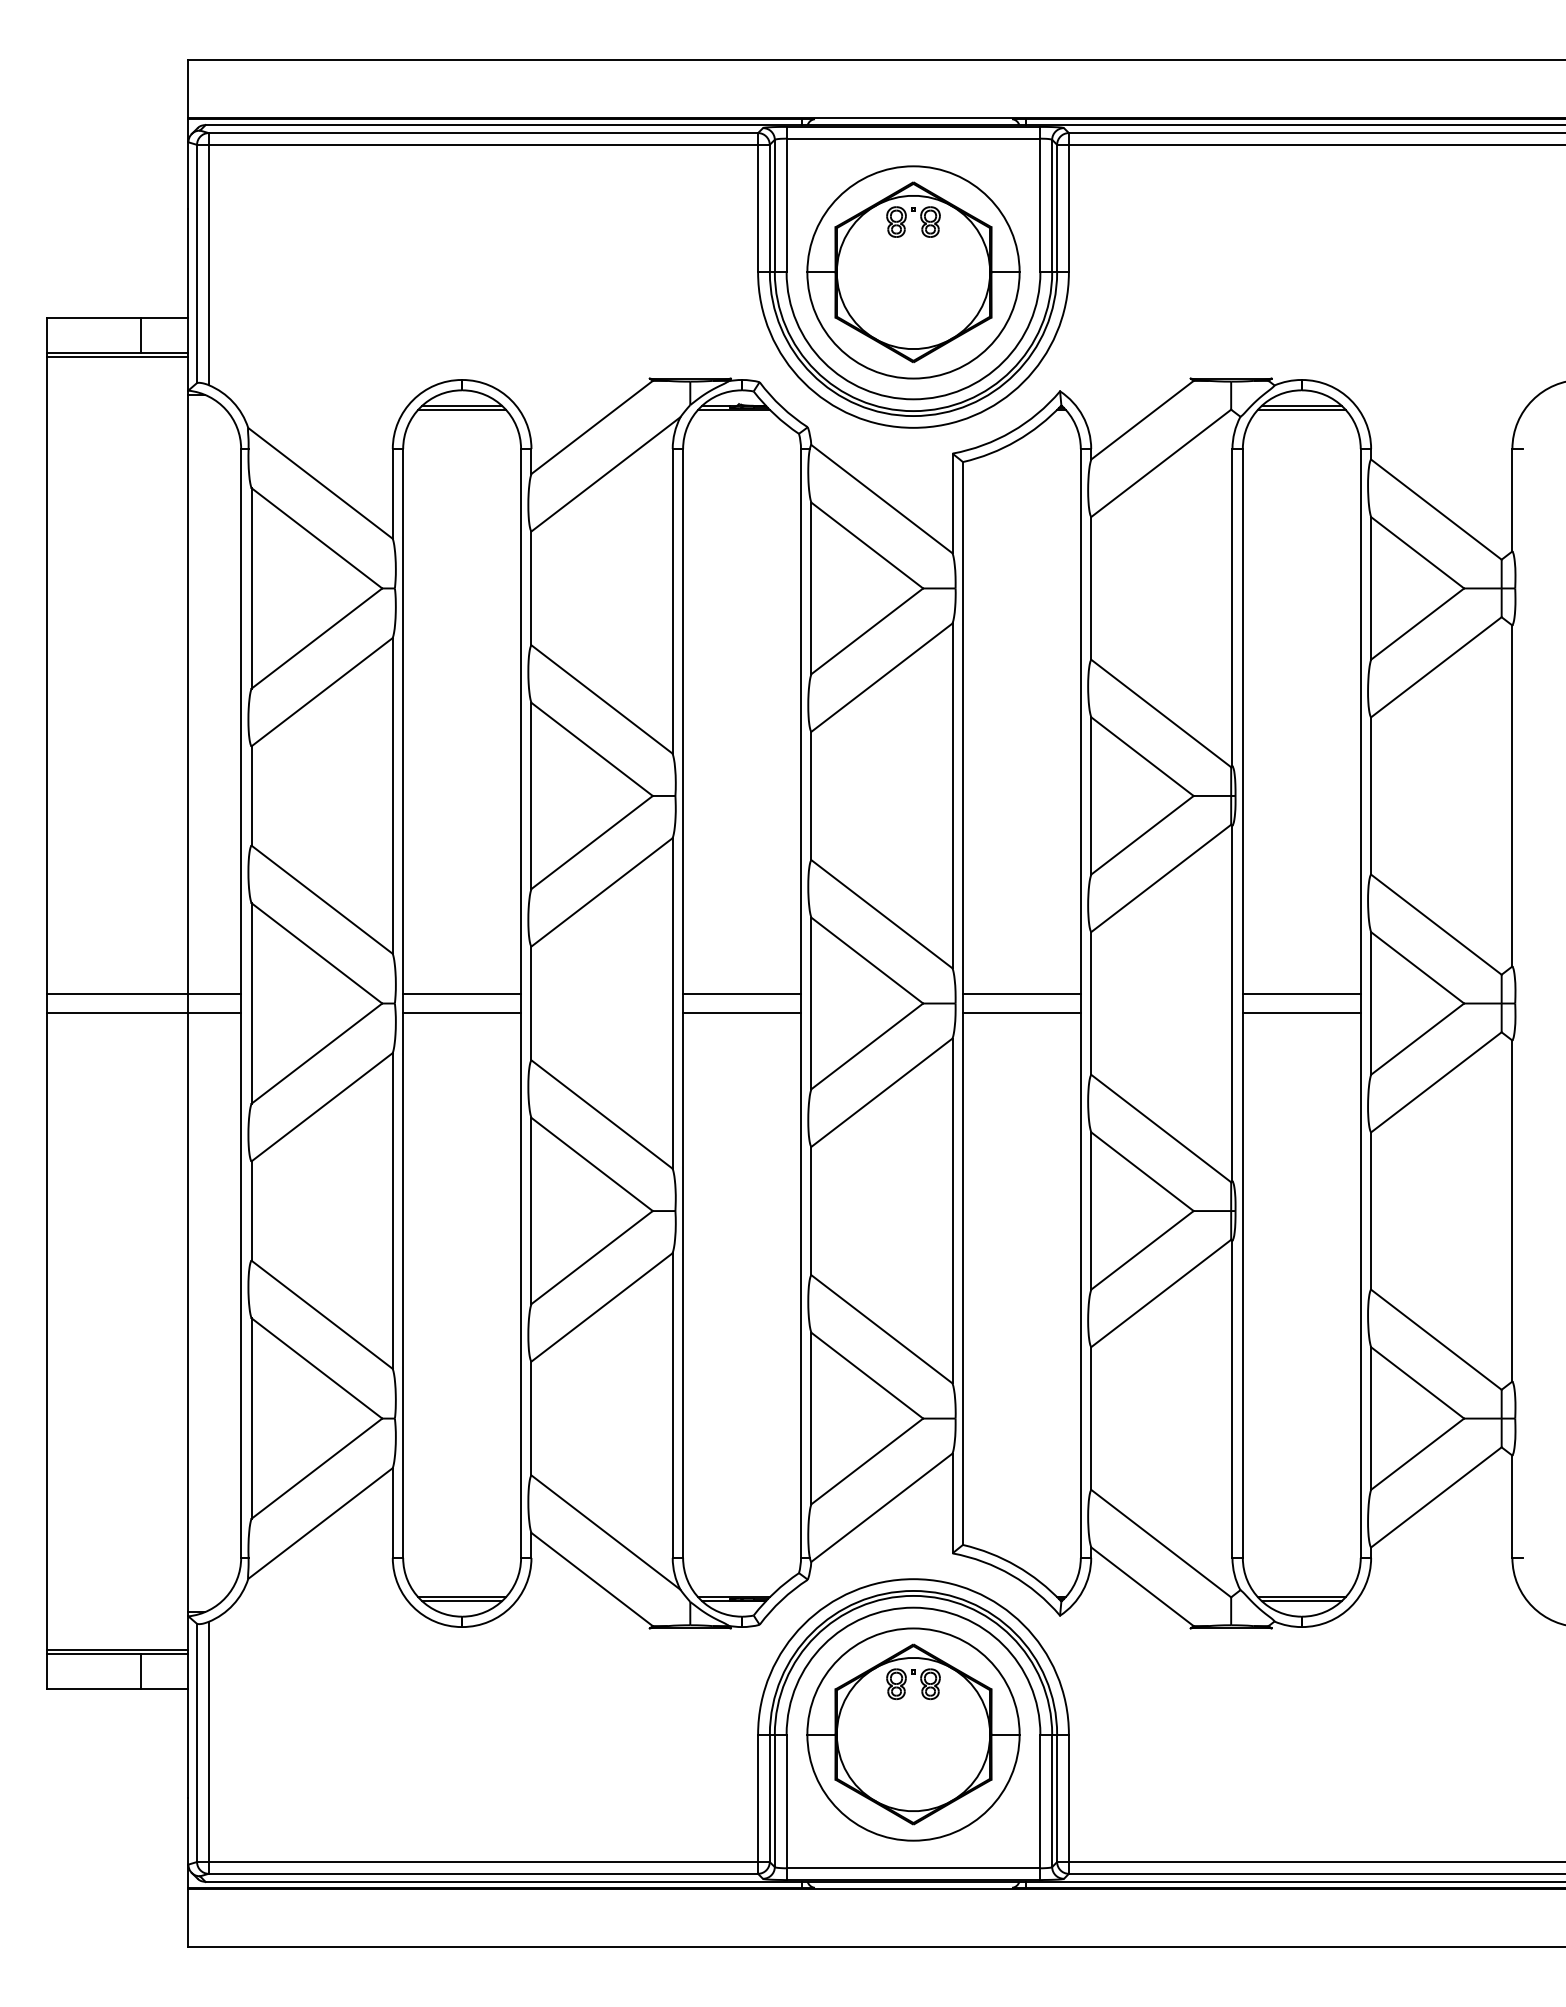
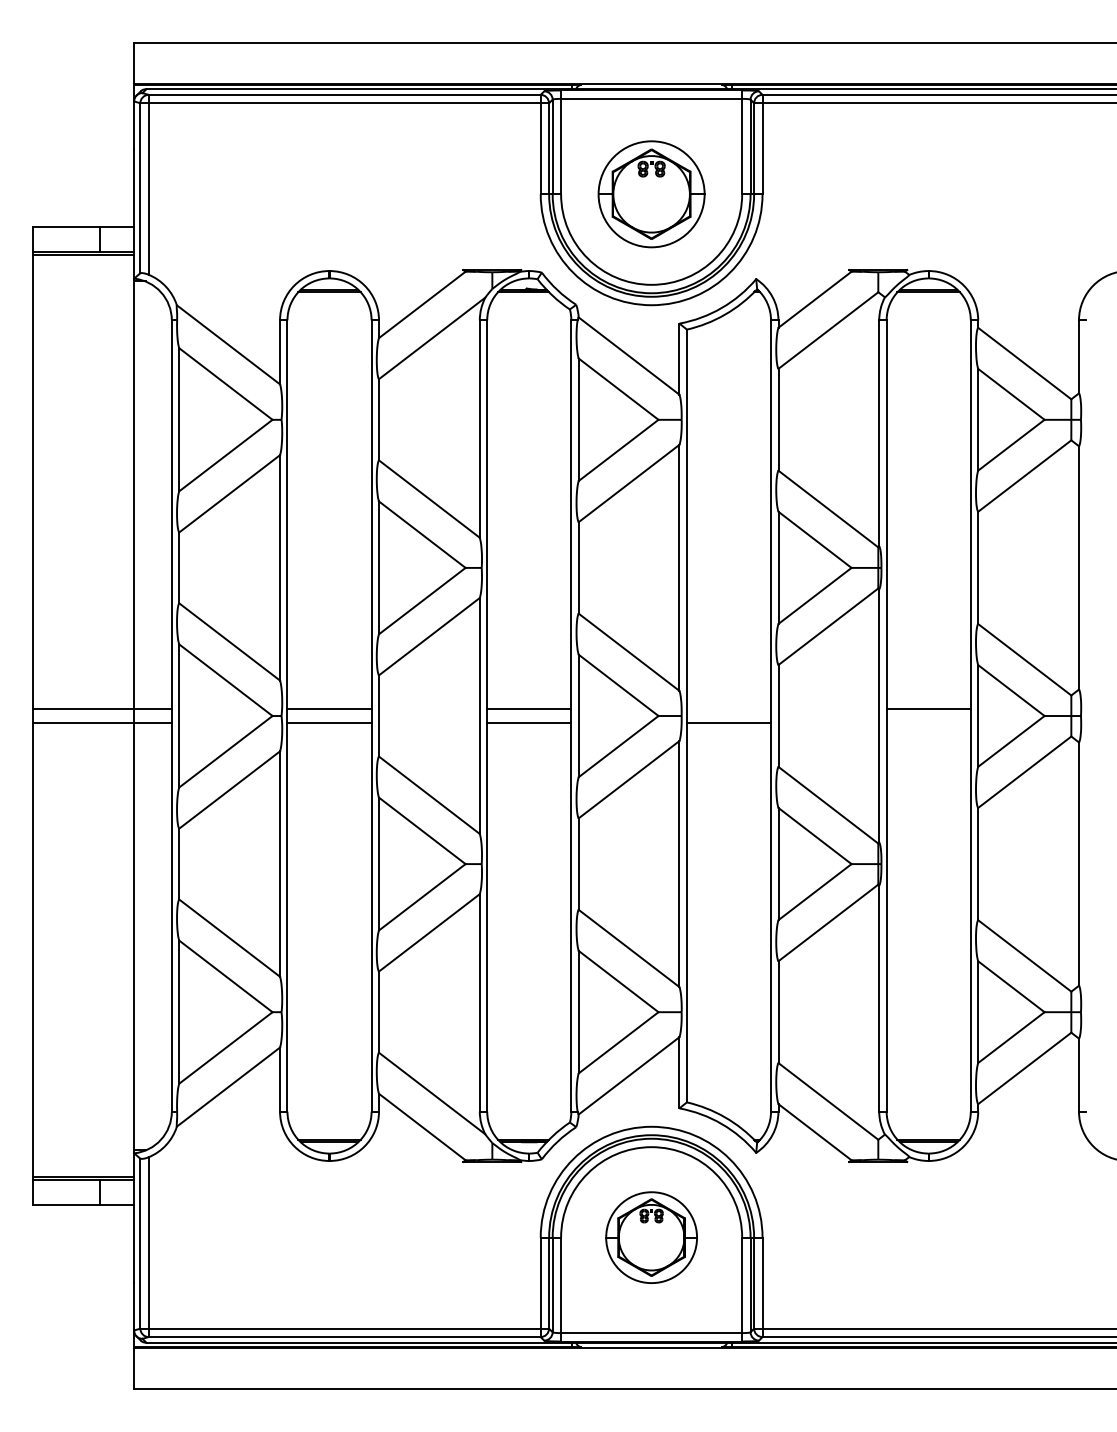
part: (913, 272) -> (651, 194), size x0.7
line: (1021, 993) -> (728, 708), removed
line: (1301, 1013) -> (928, 723), removed
part: (913, 1734) -> (651, 1237), size x0.6

